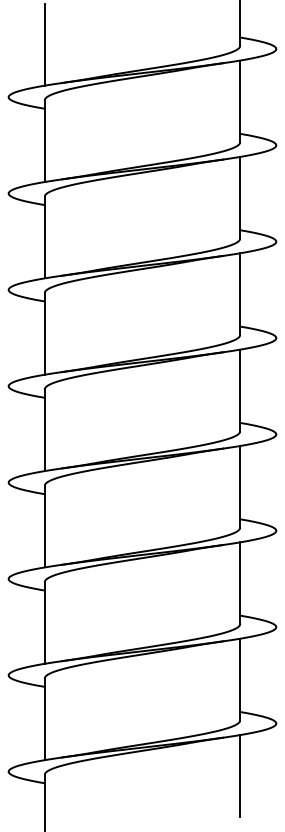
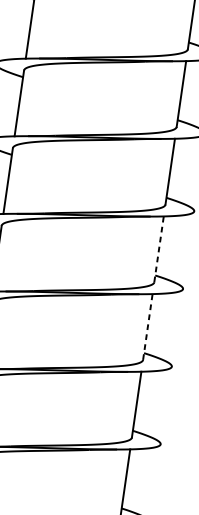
line: (240, 390) -> (159, 249), solid -> dashed
line: (240, 486) -> (148, 326), solid -> dashed

